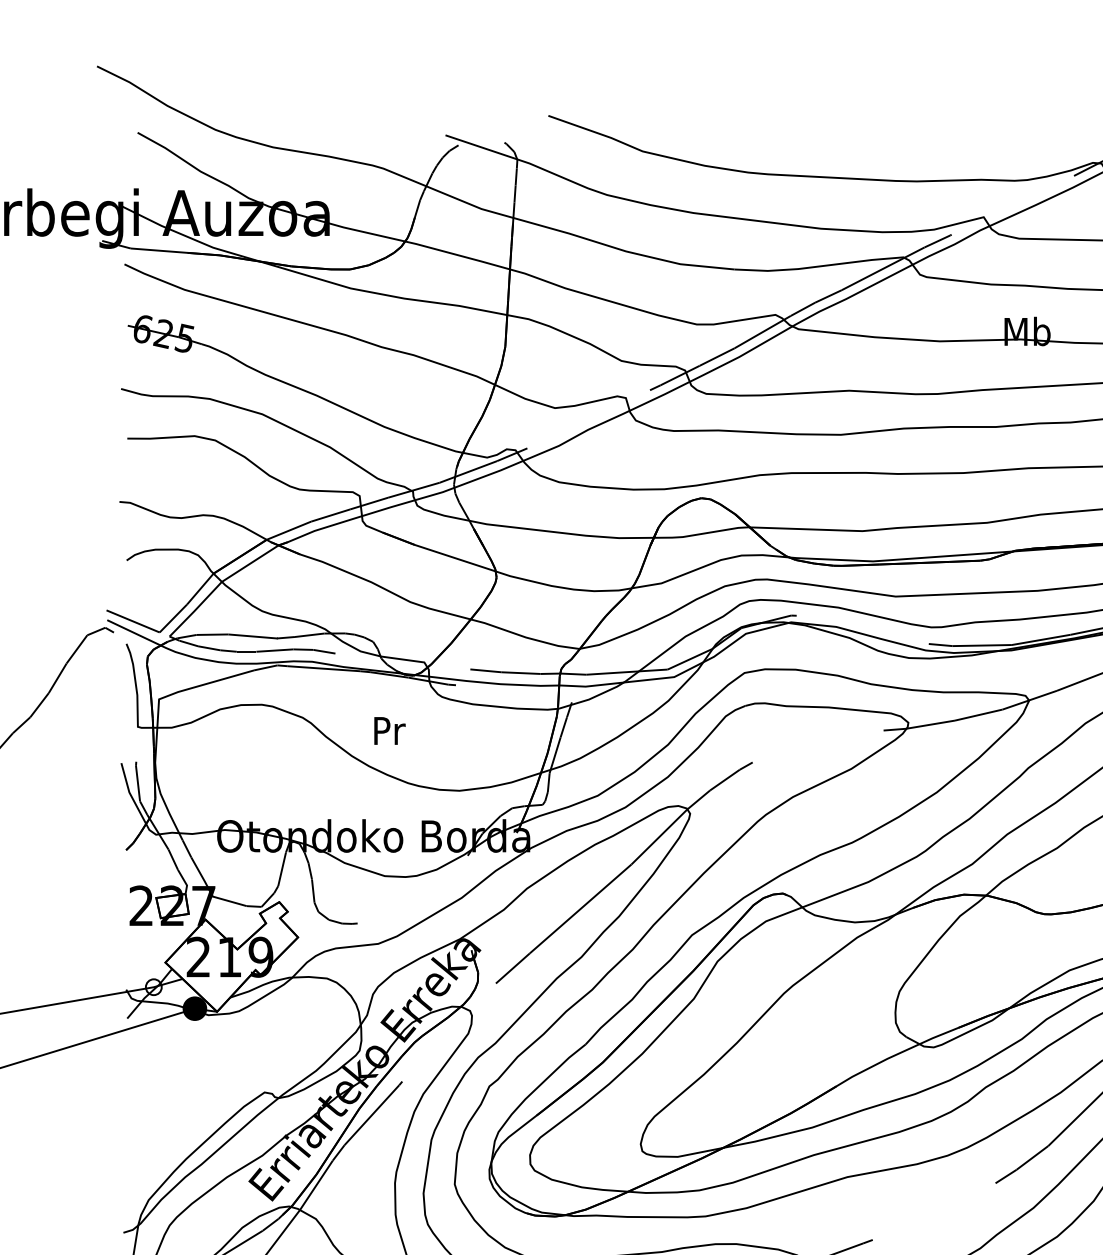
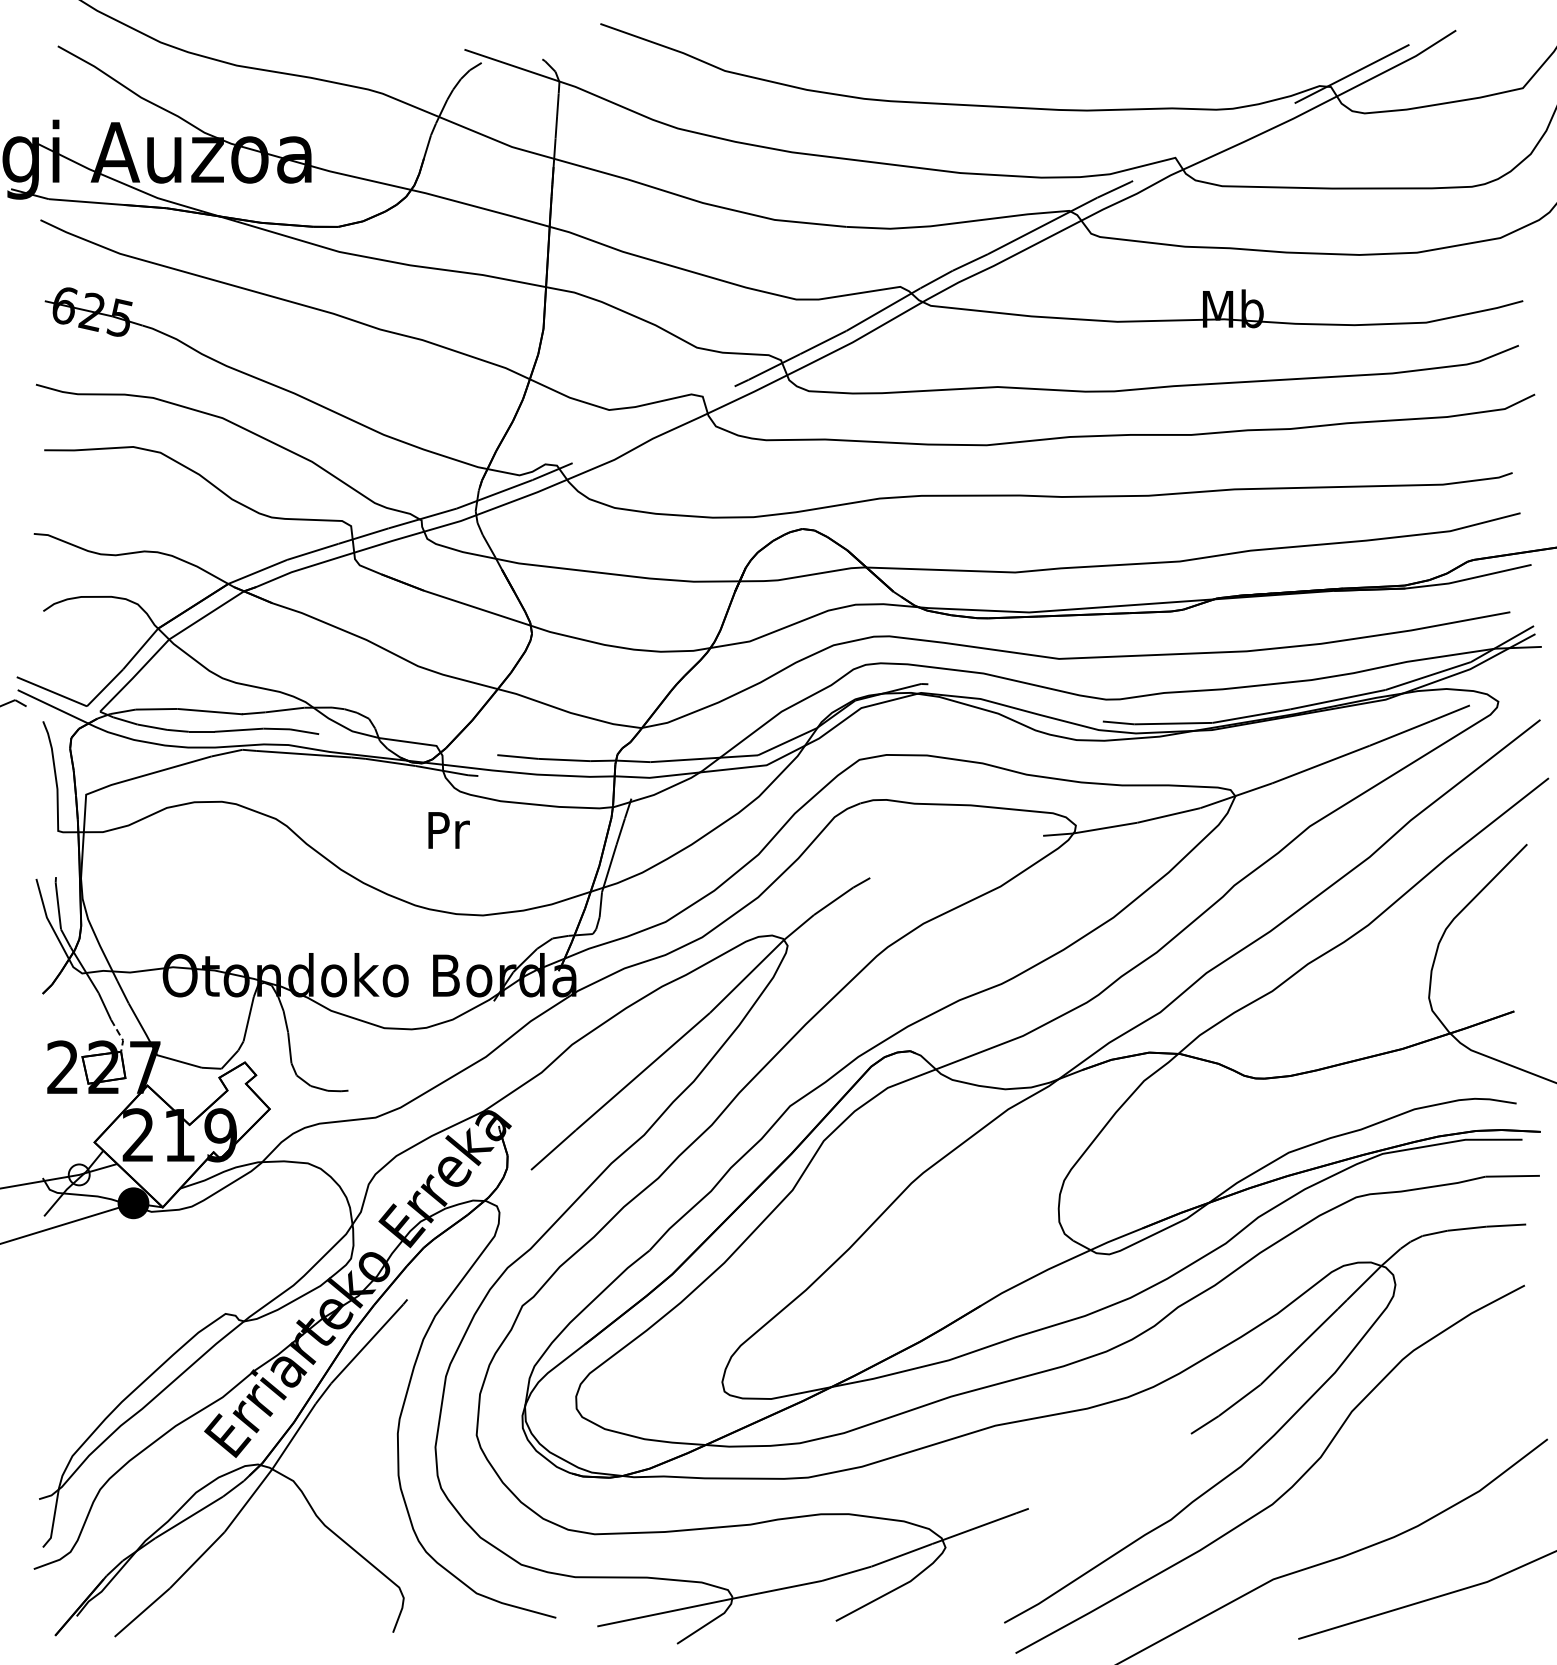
text: (389, 731) -> (448, 830), moved
line: (185, 881) -> (120, 1035), solid -> dashed

